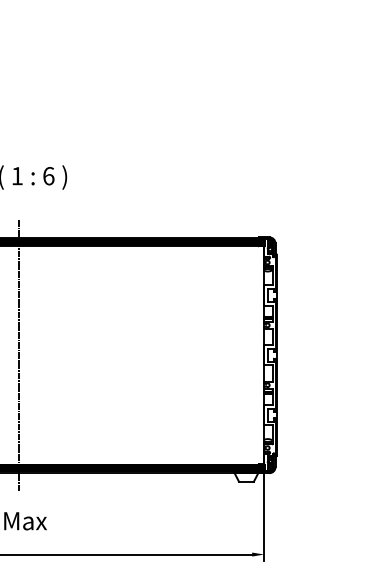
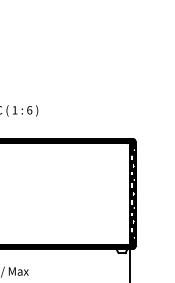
line: (18, 354) -> (15, 193), removed

